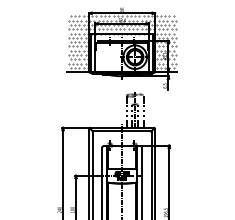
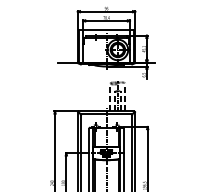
hatch: (122, 41) -> (106, 36), removed

